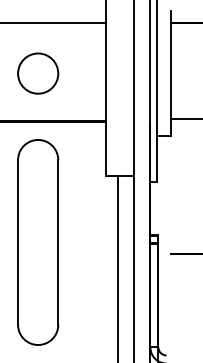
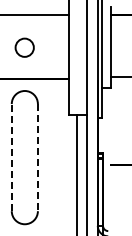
circle: (37, 73) -> (24, 47), size x0.7
line: (17, 242) -> (11, 157), solid -> dashed
line: (57, 242) -> (37, 157), solid -> dashed

